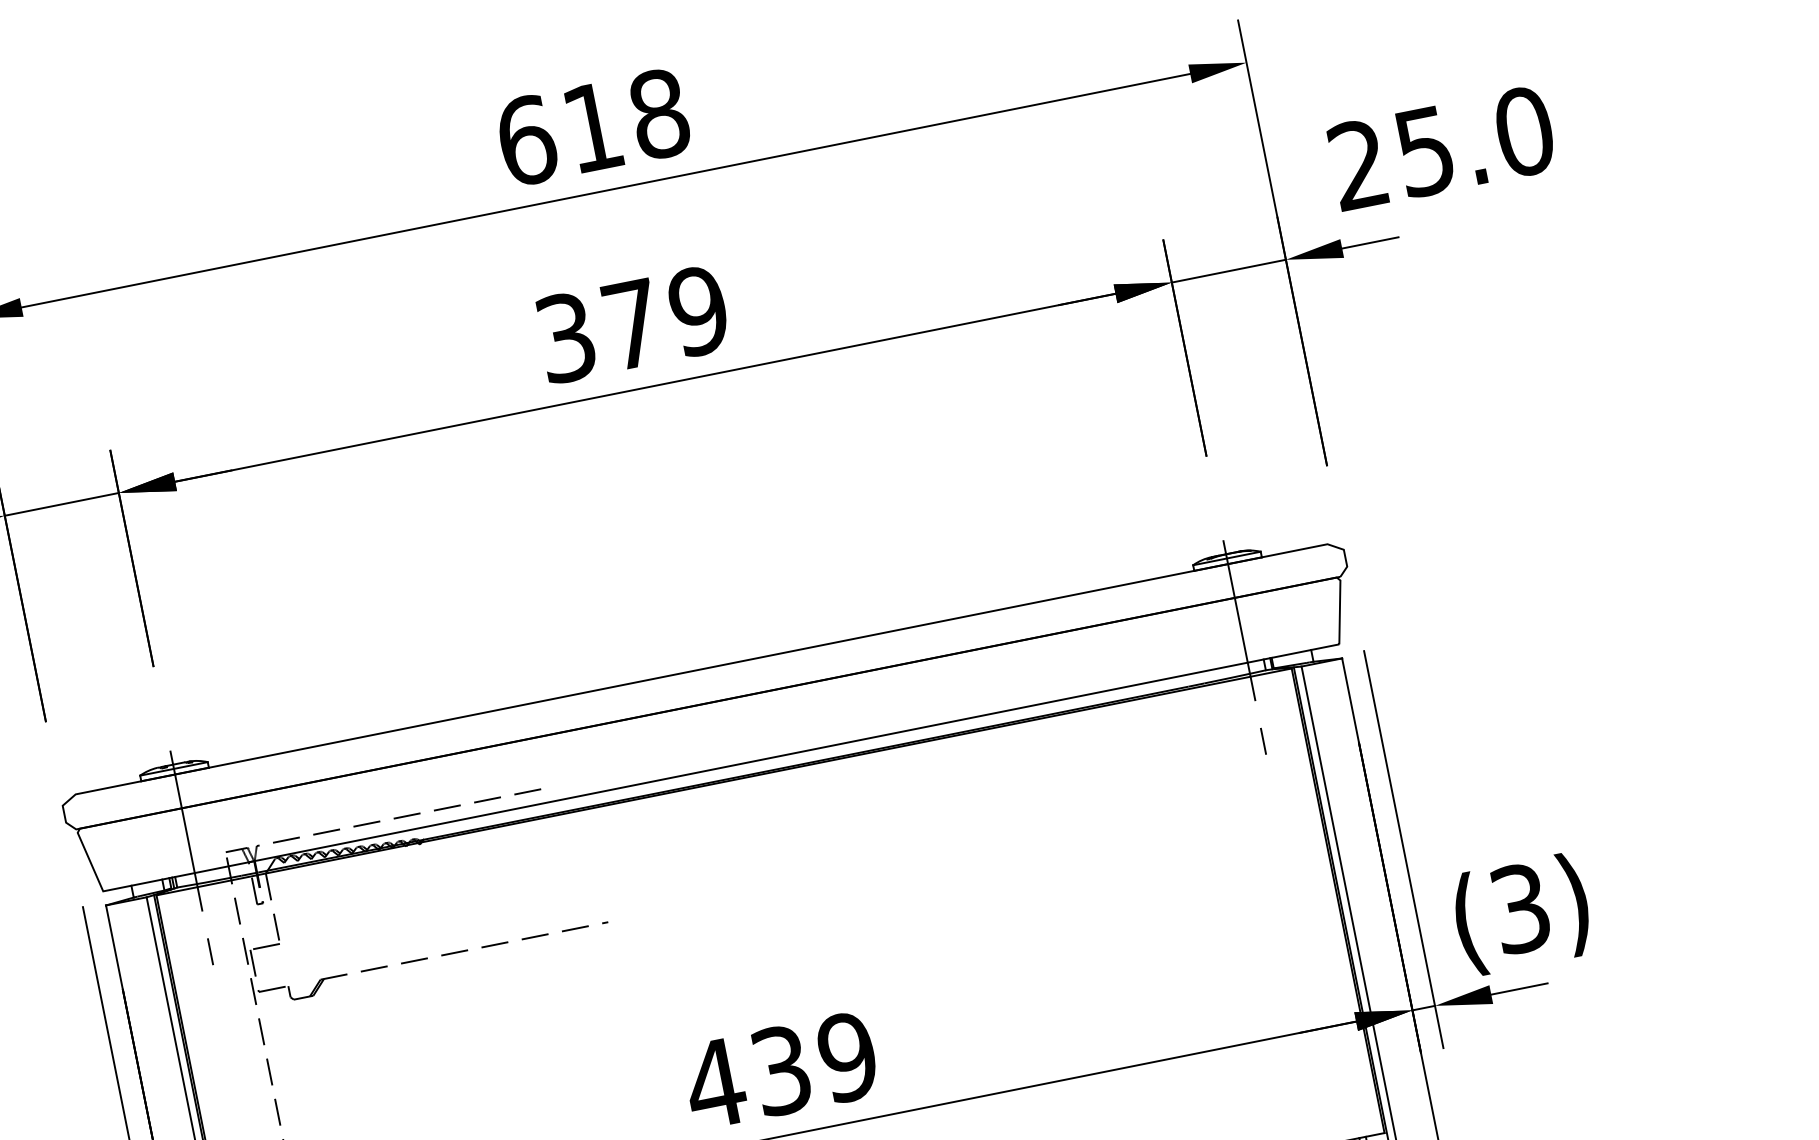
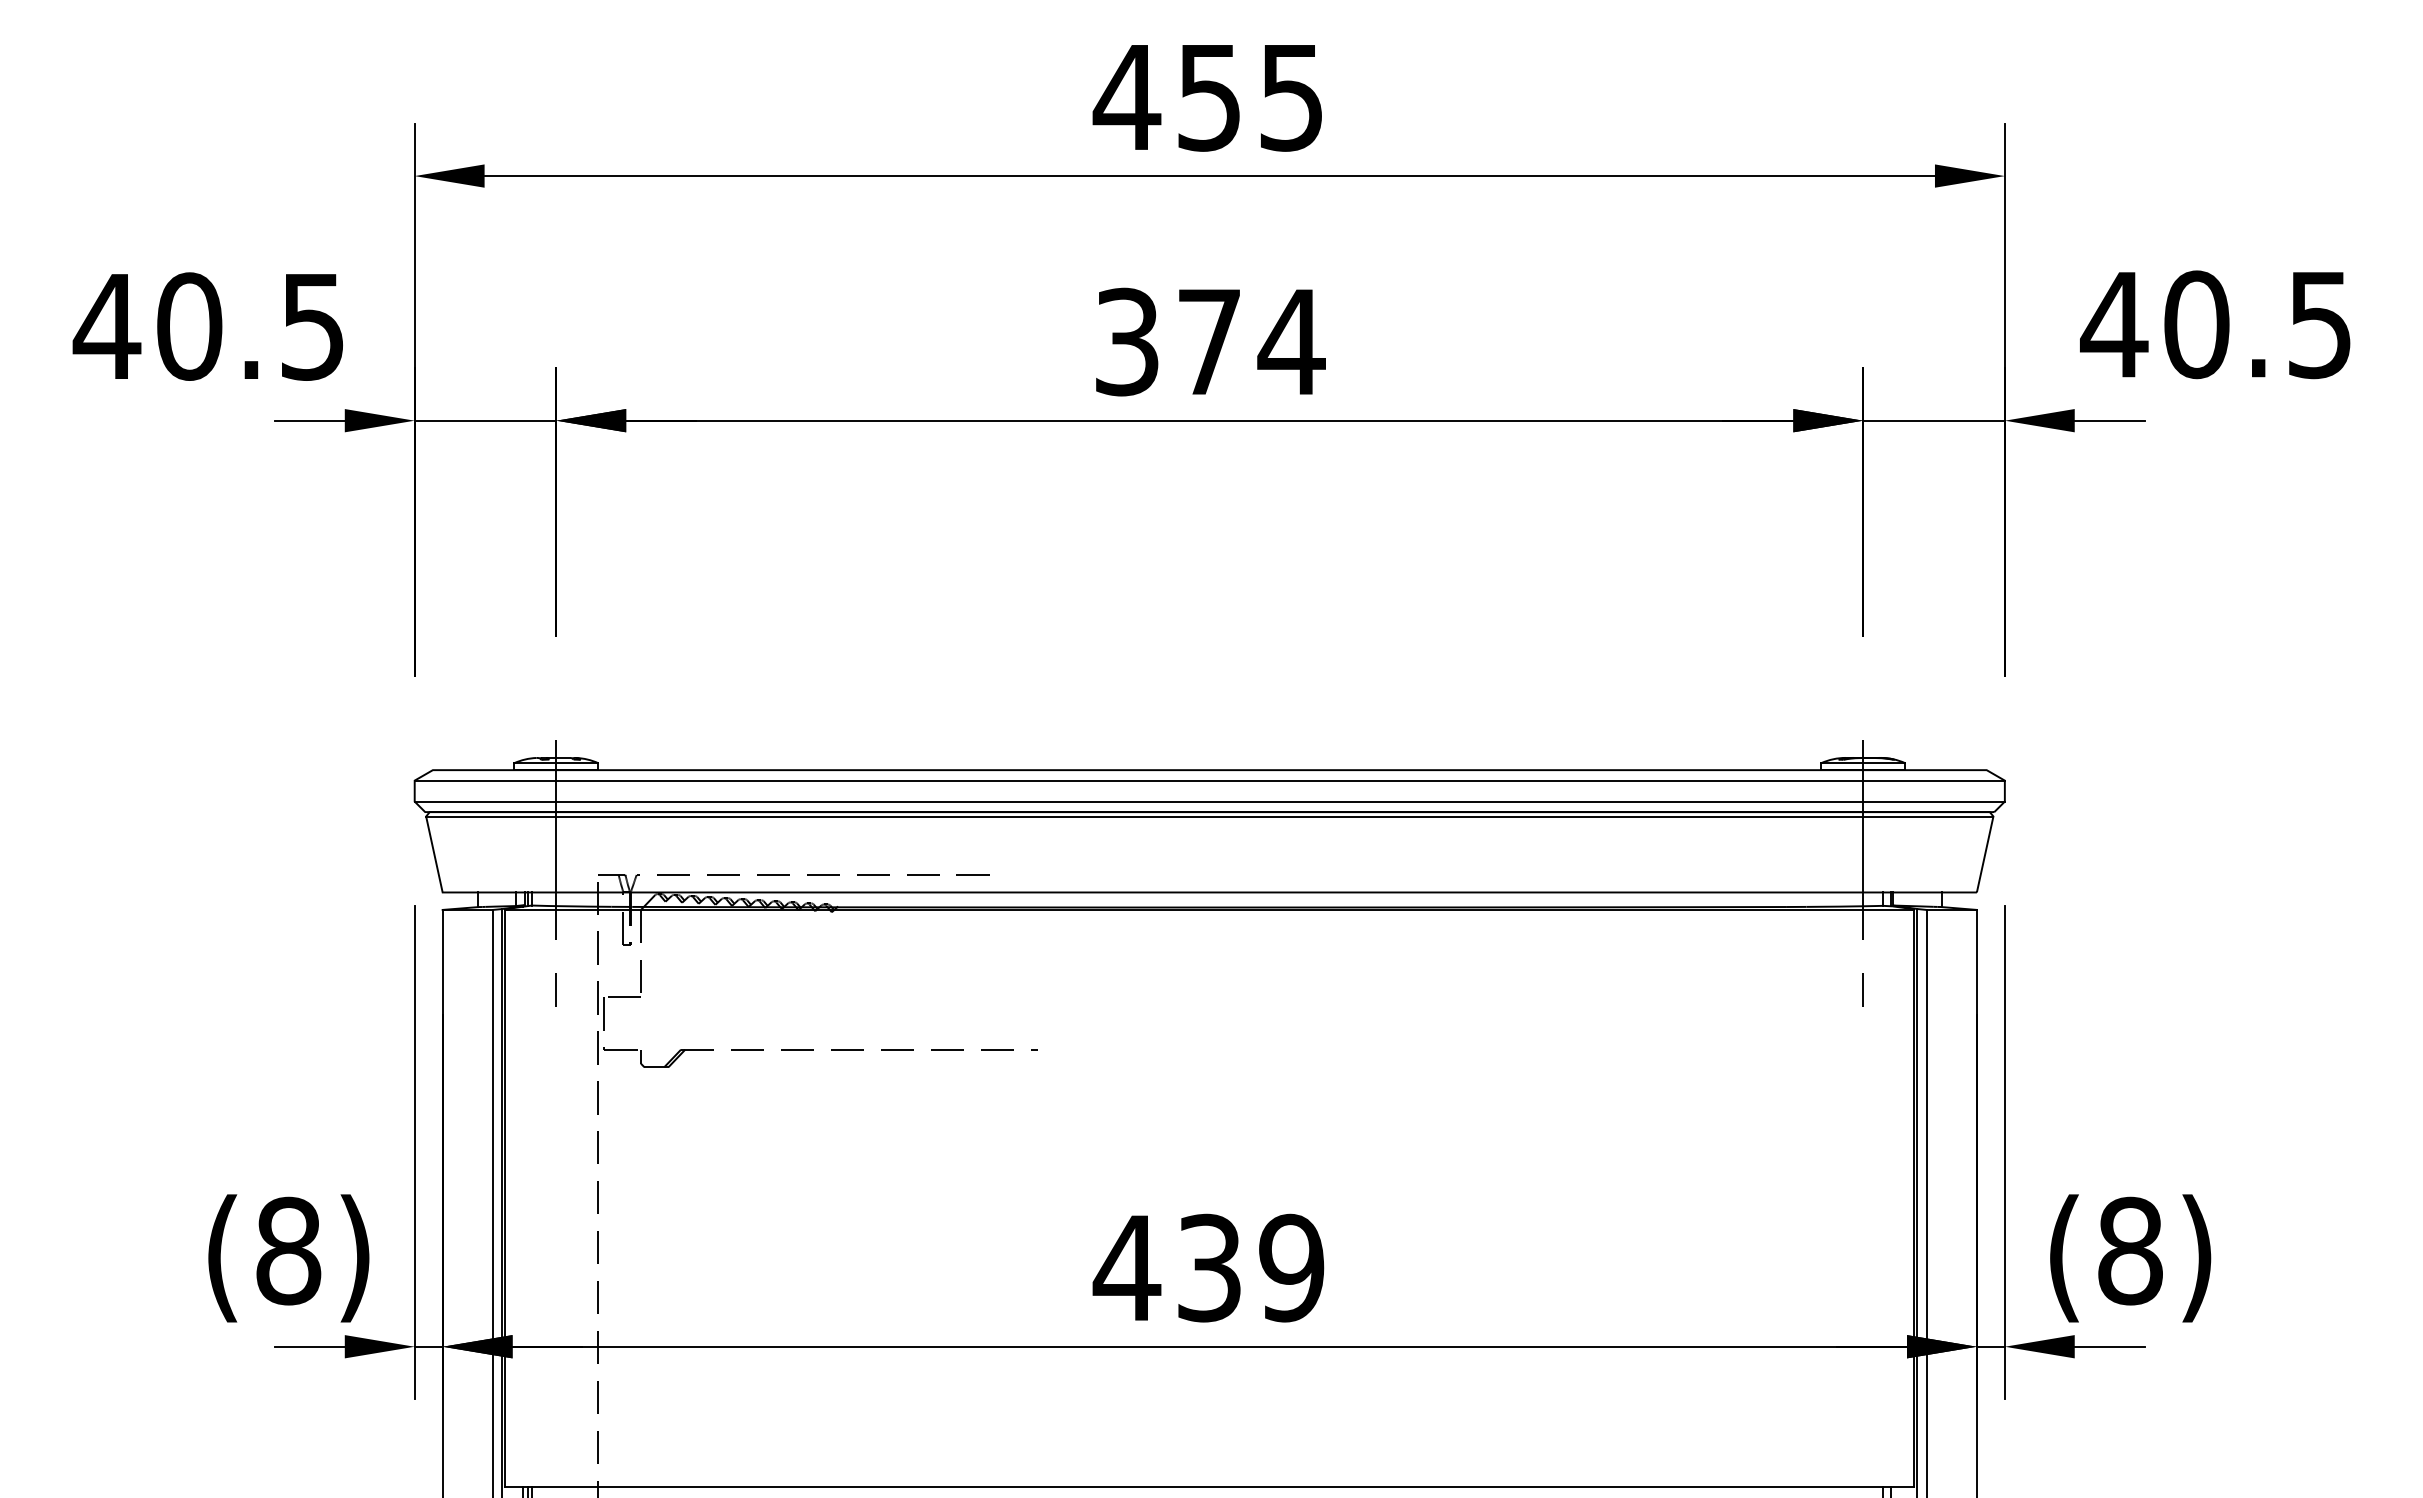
text: (592, 127) -> (1208, 97), 618 -> 455
text: (1440, 148) -> (2216, 324), 25.0 -> 40.5
text: (698, 310) -> (1291, 341), 379 -> 374
line: (703, 677) -> (1209, 780), added
line: (706, 694) -> (1209, 801), added
line: (708, 706) -> (1209, 816), added
text: (1520, 908) -> (2130, 1250), (3) -> (8)

